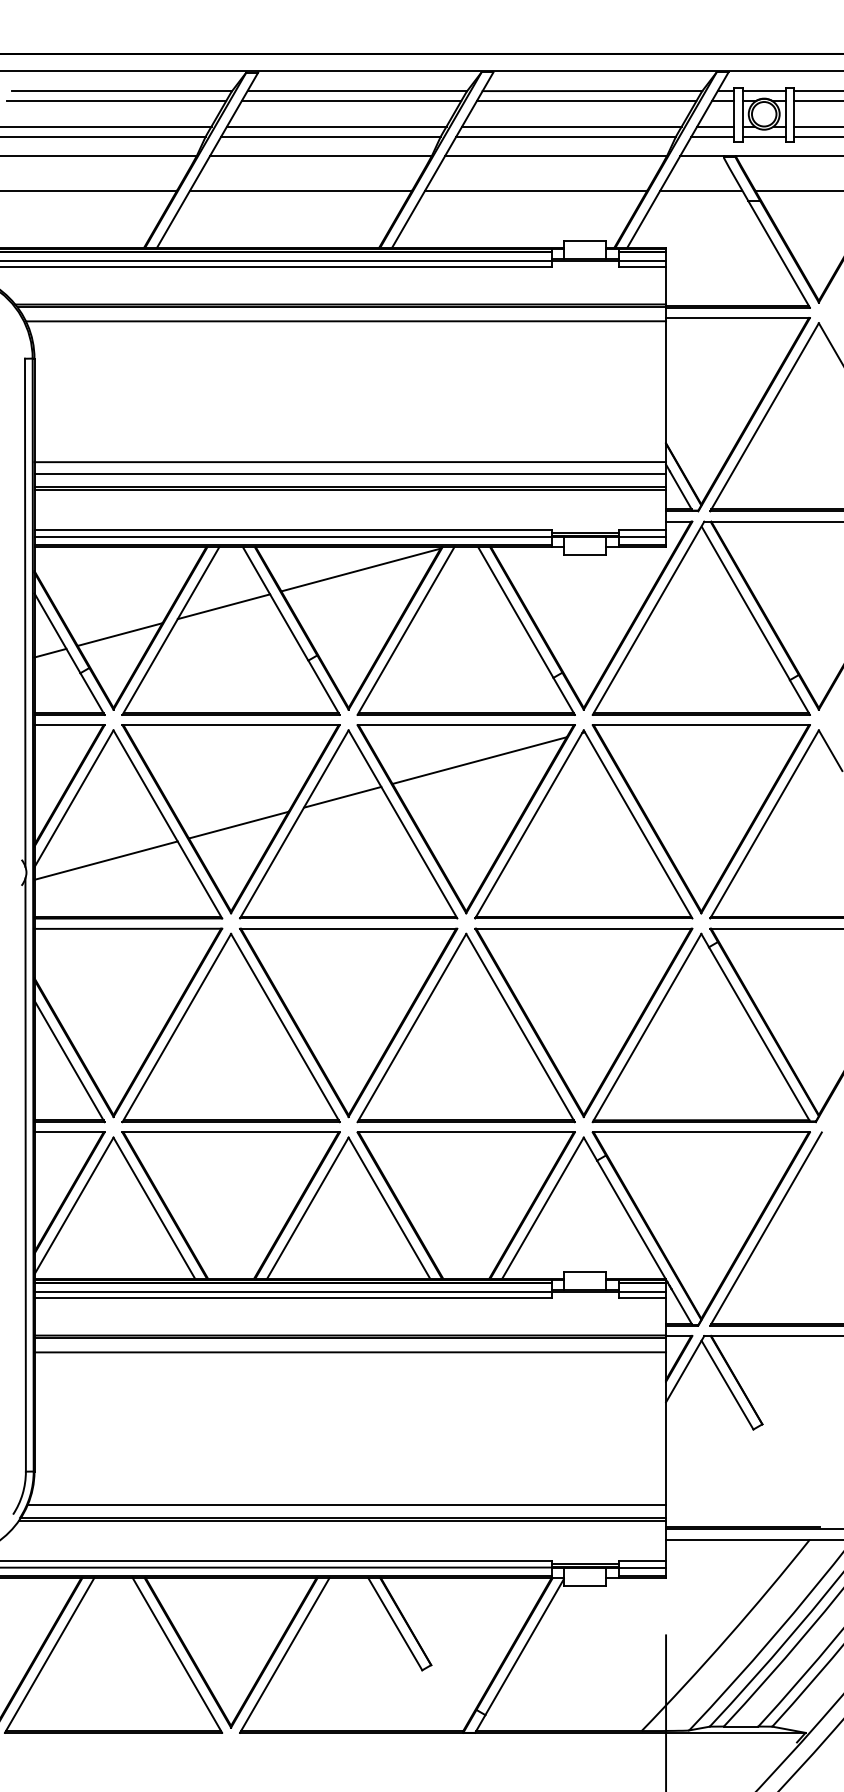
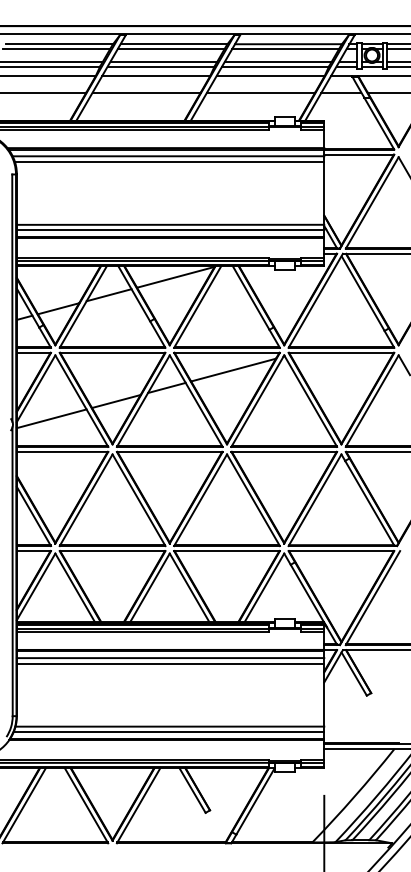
line: (348, 334) -> (169, 162), added
line: (350, 1363) -> (170, 663), added
line: (348, 1492) -> (169, 726), added

